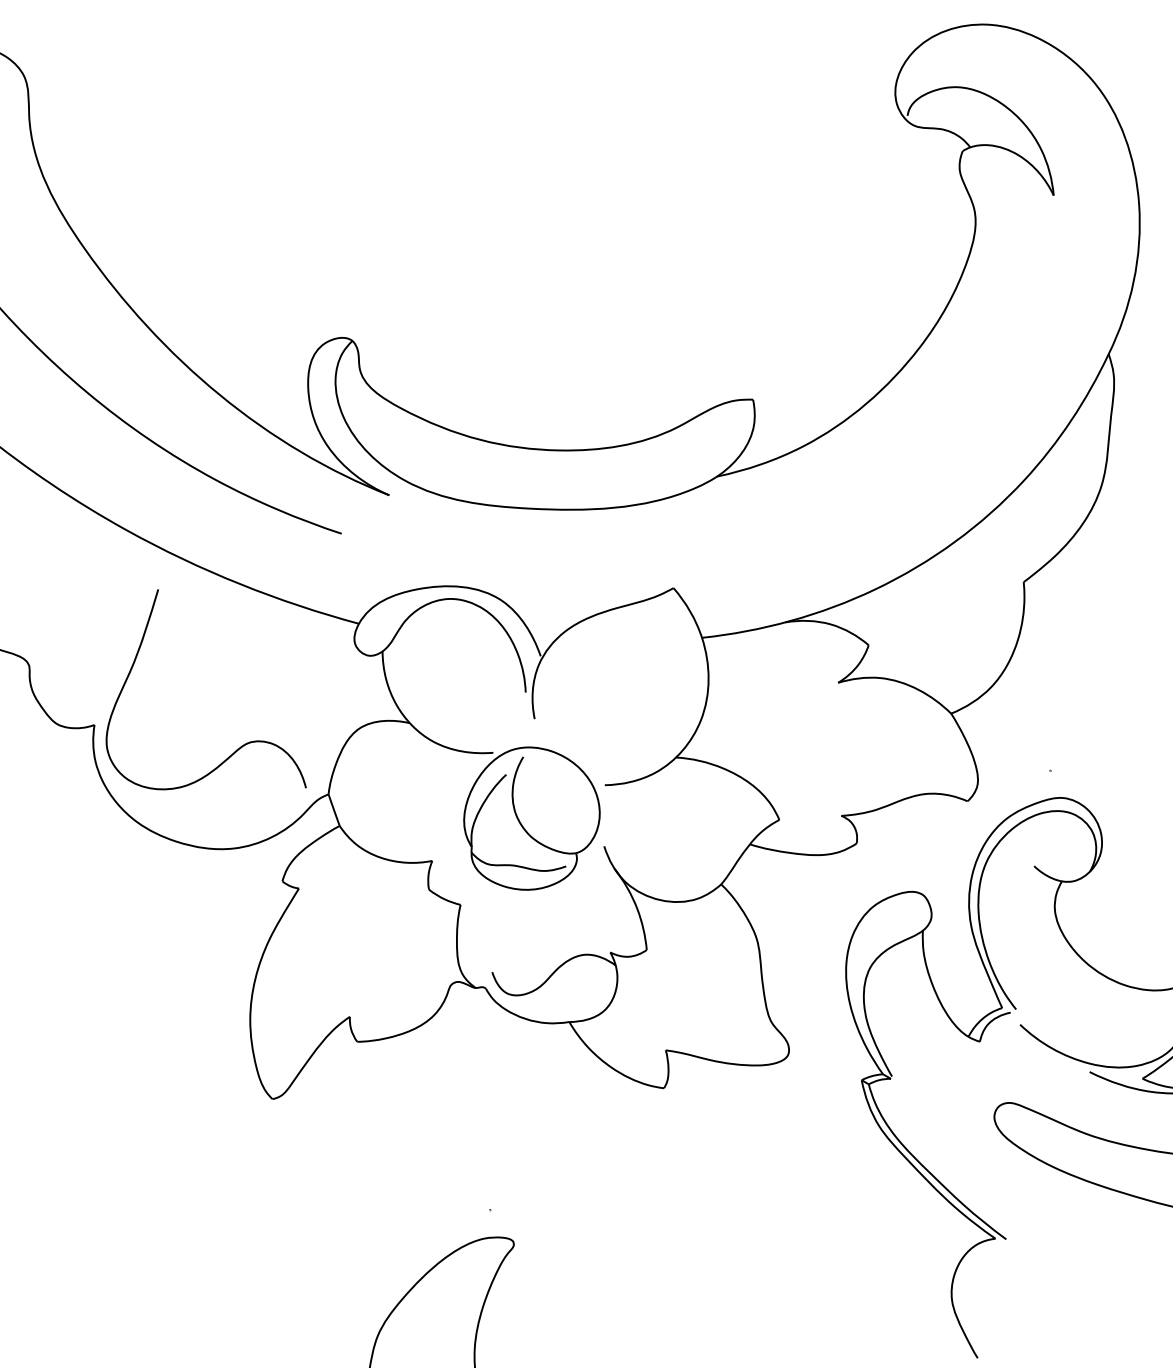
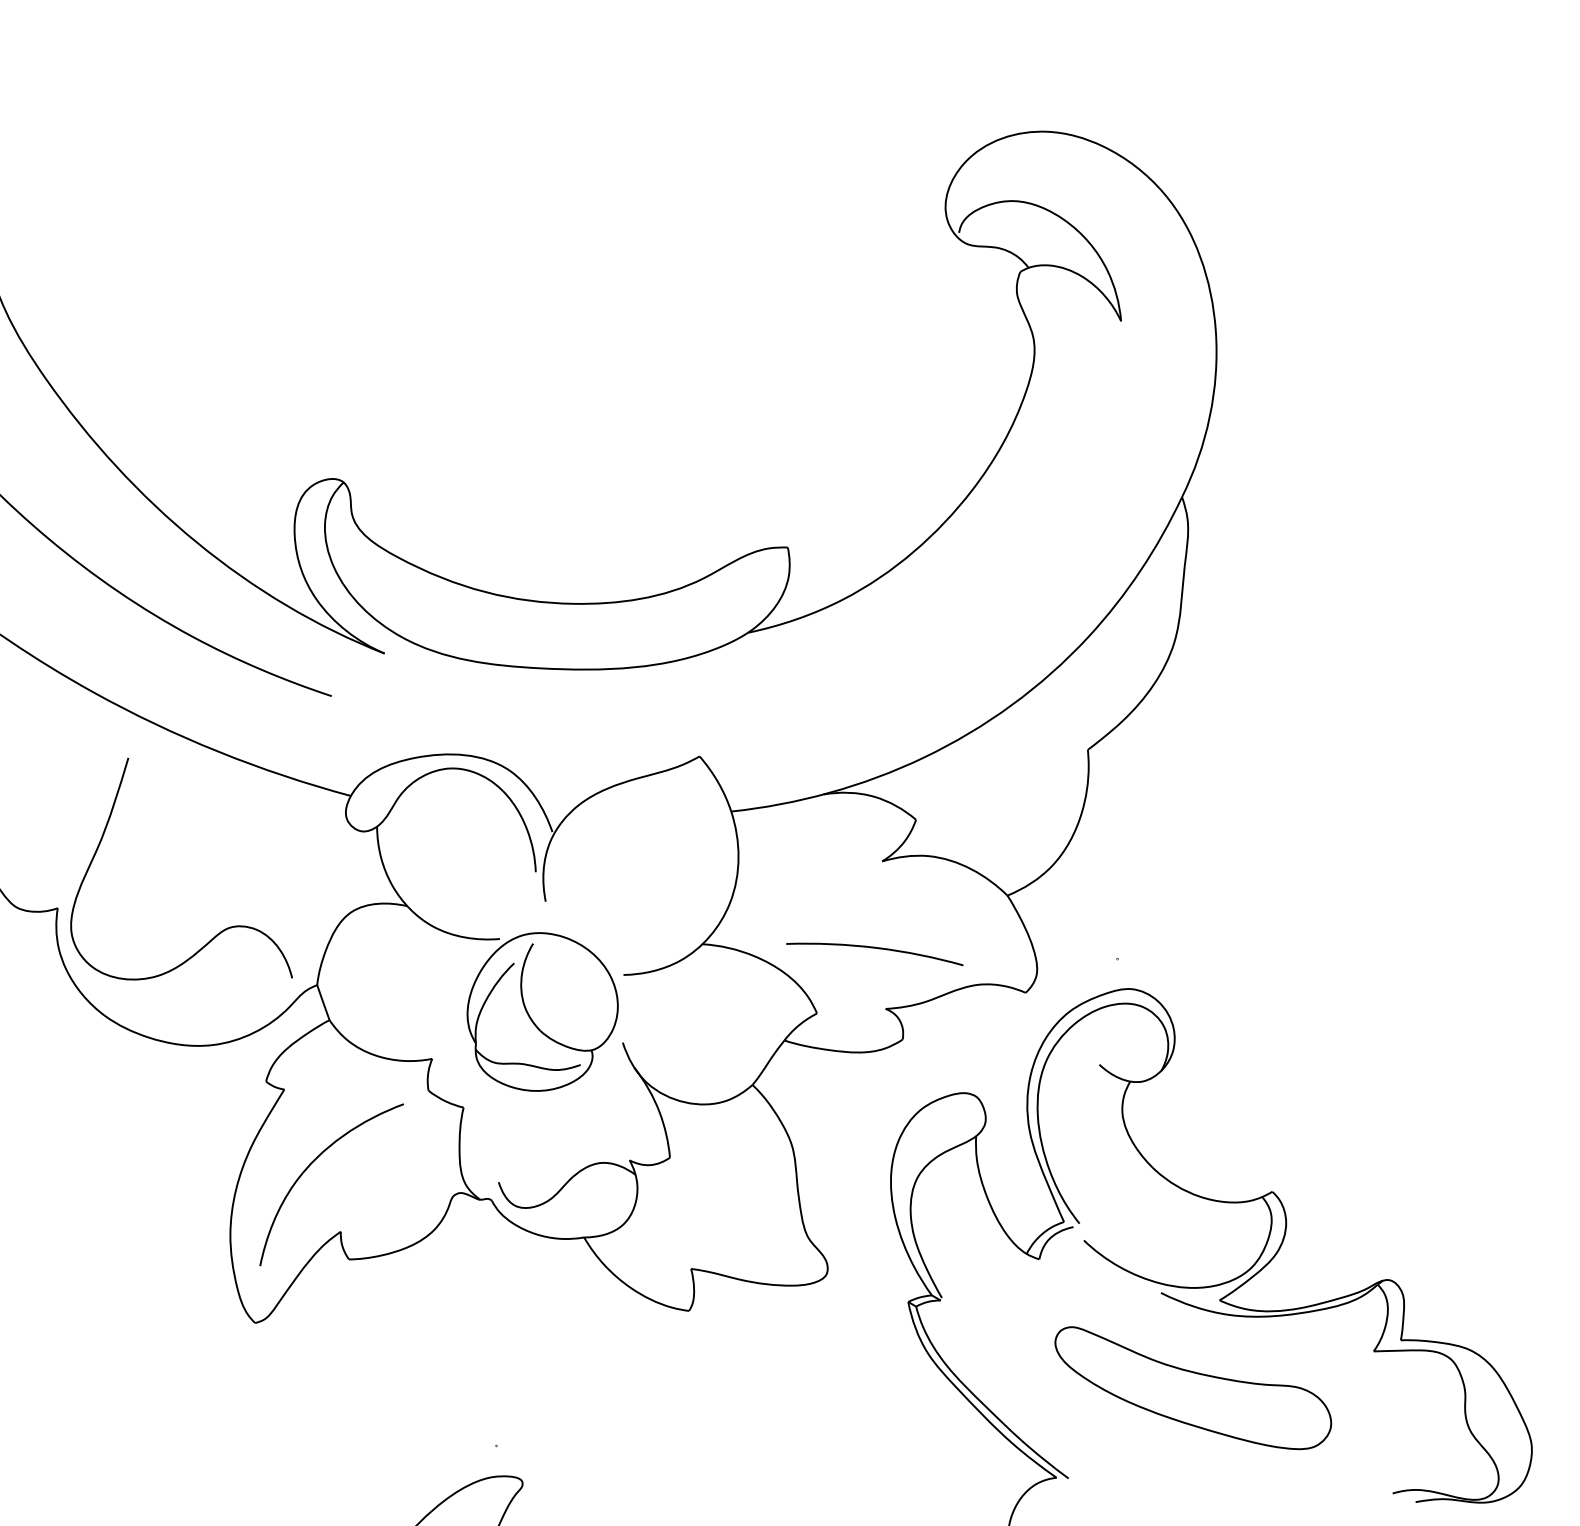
curve: (831, 761) -> (874, 948), added
curve: (320, 959) -> (308, 1168), added

